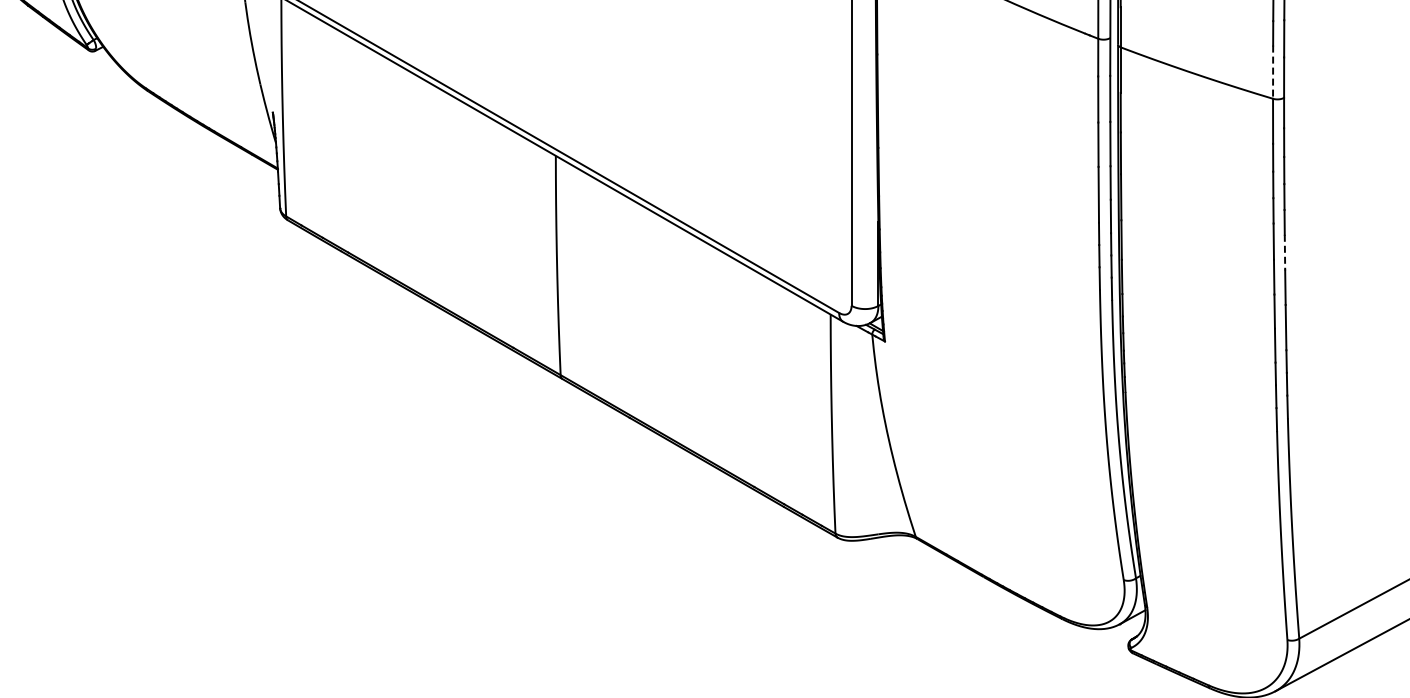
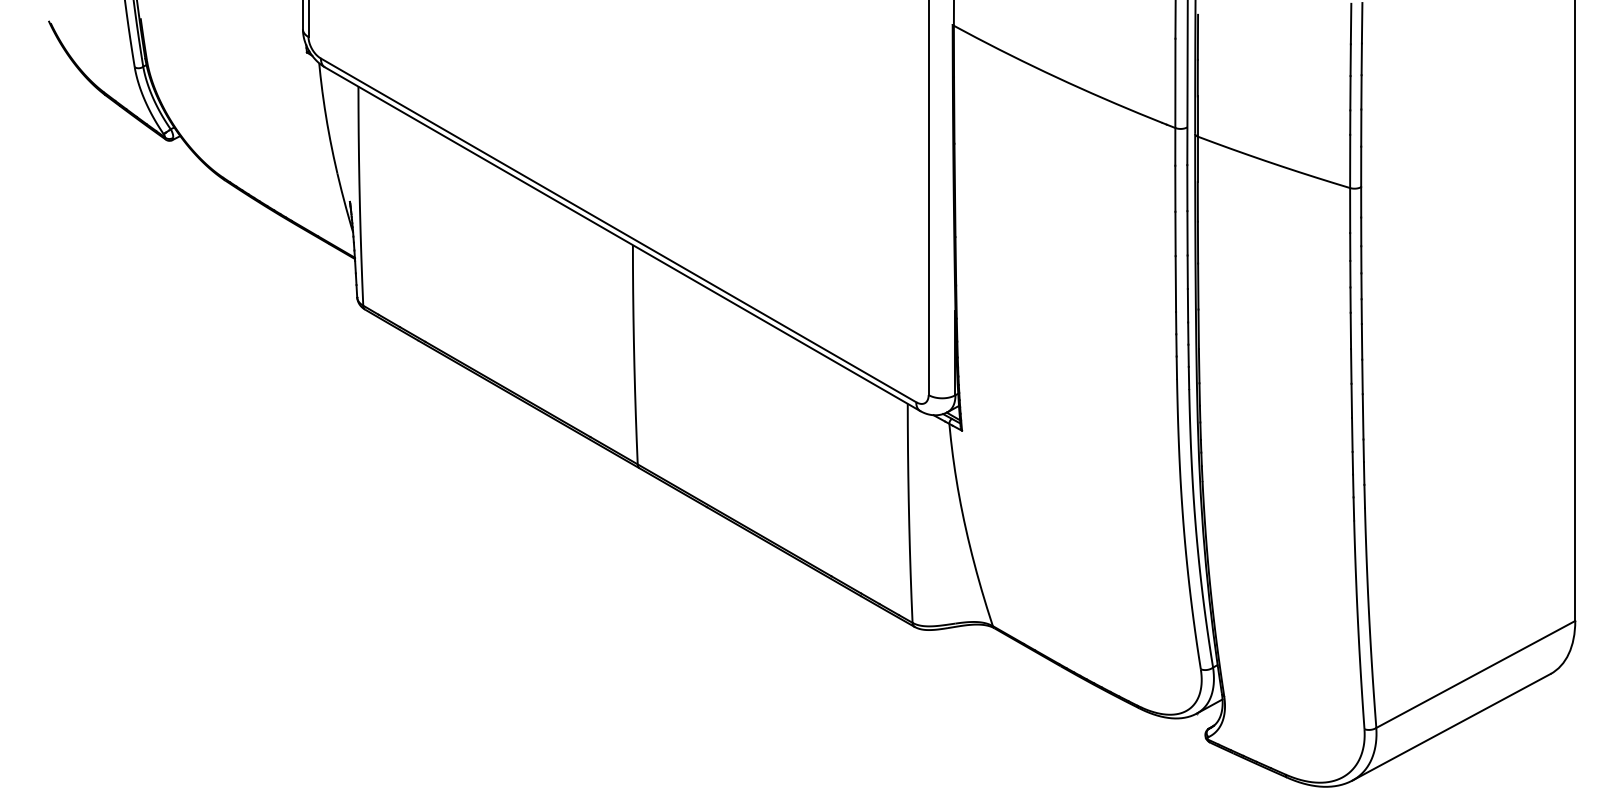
line: (1273, 72) -> (1350, 161), dashed -> solid
line: (1285, 252) -> (1362, 341), dashed -> solid

